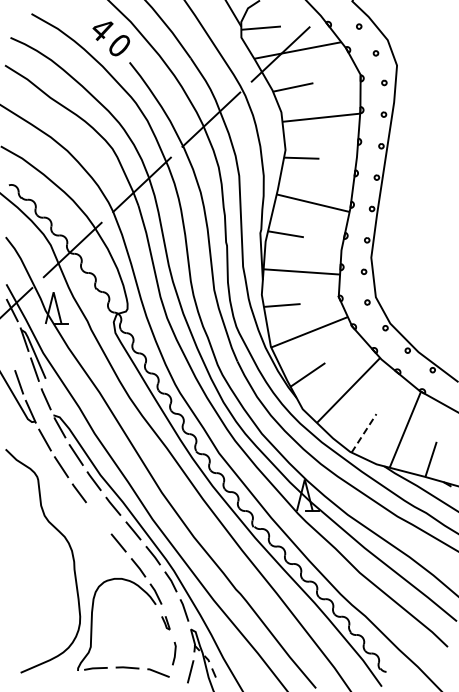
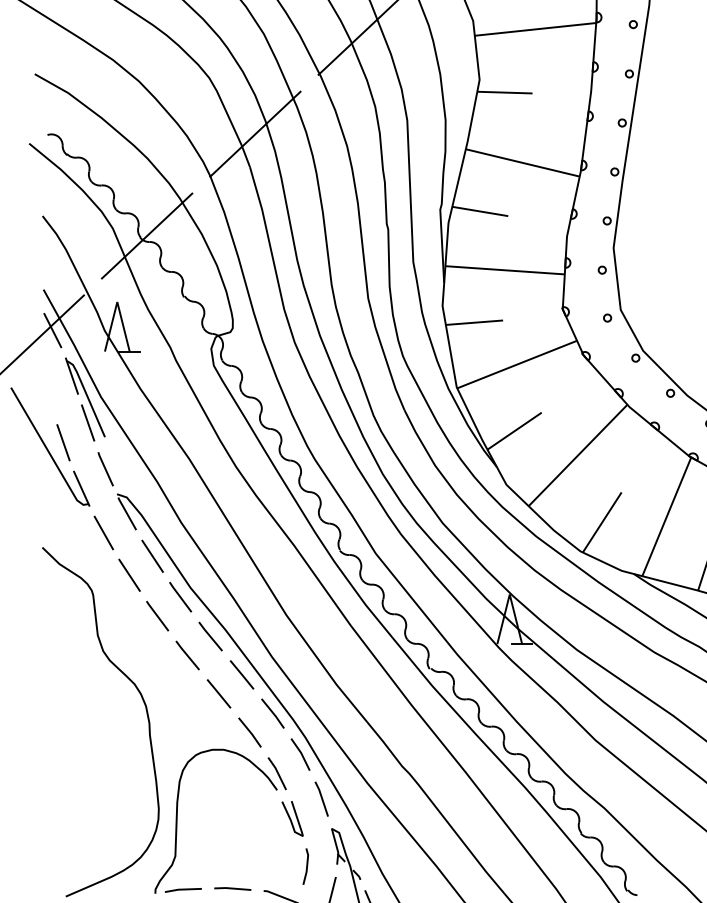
line: (364, 433) -> (602, 522), dashed -> solid
line: (98, 518) -> (187, 655), added
part: (165, 622) -> (292, 817), size x1.67

